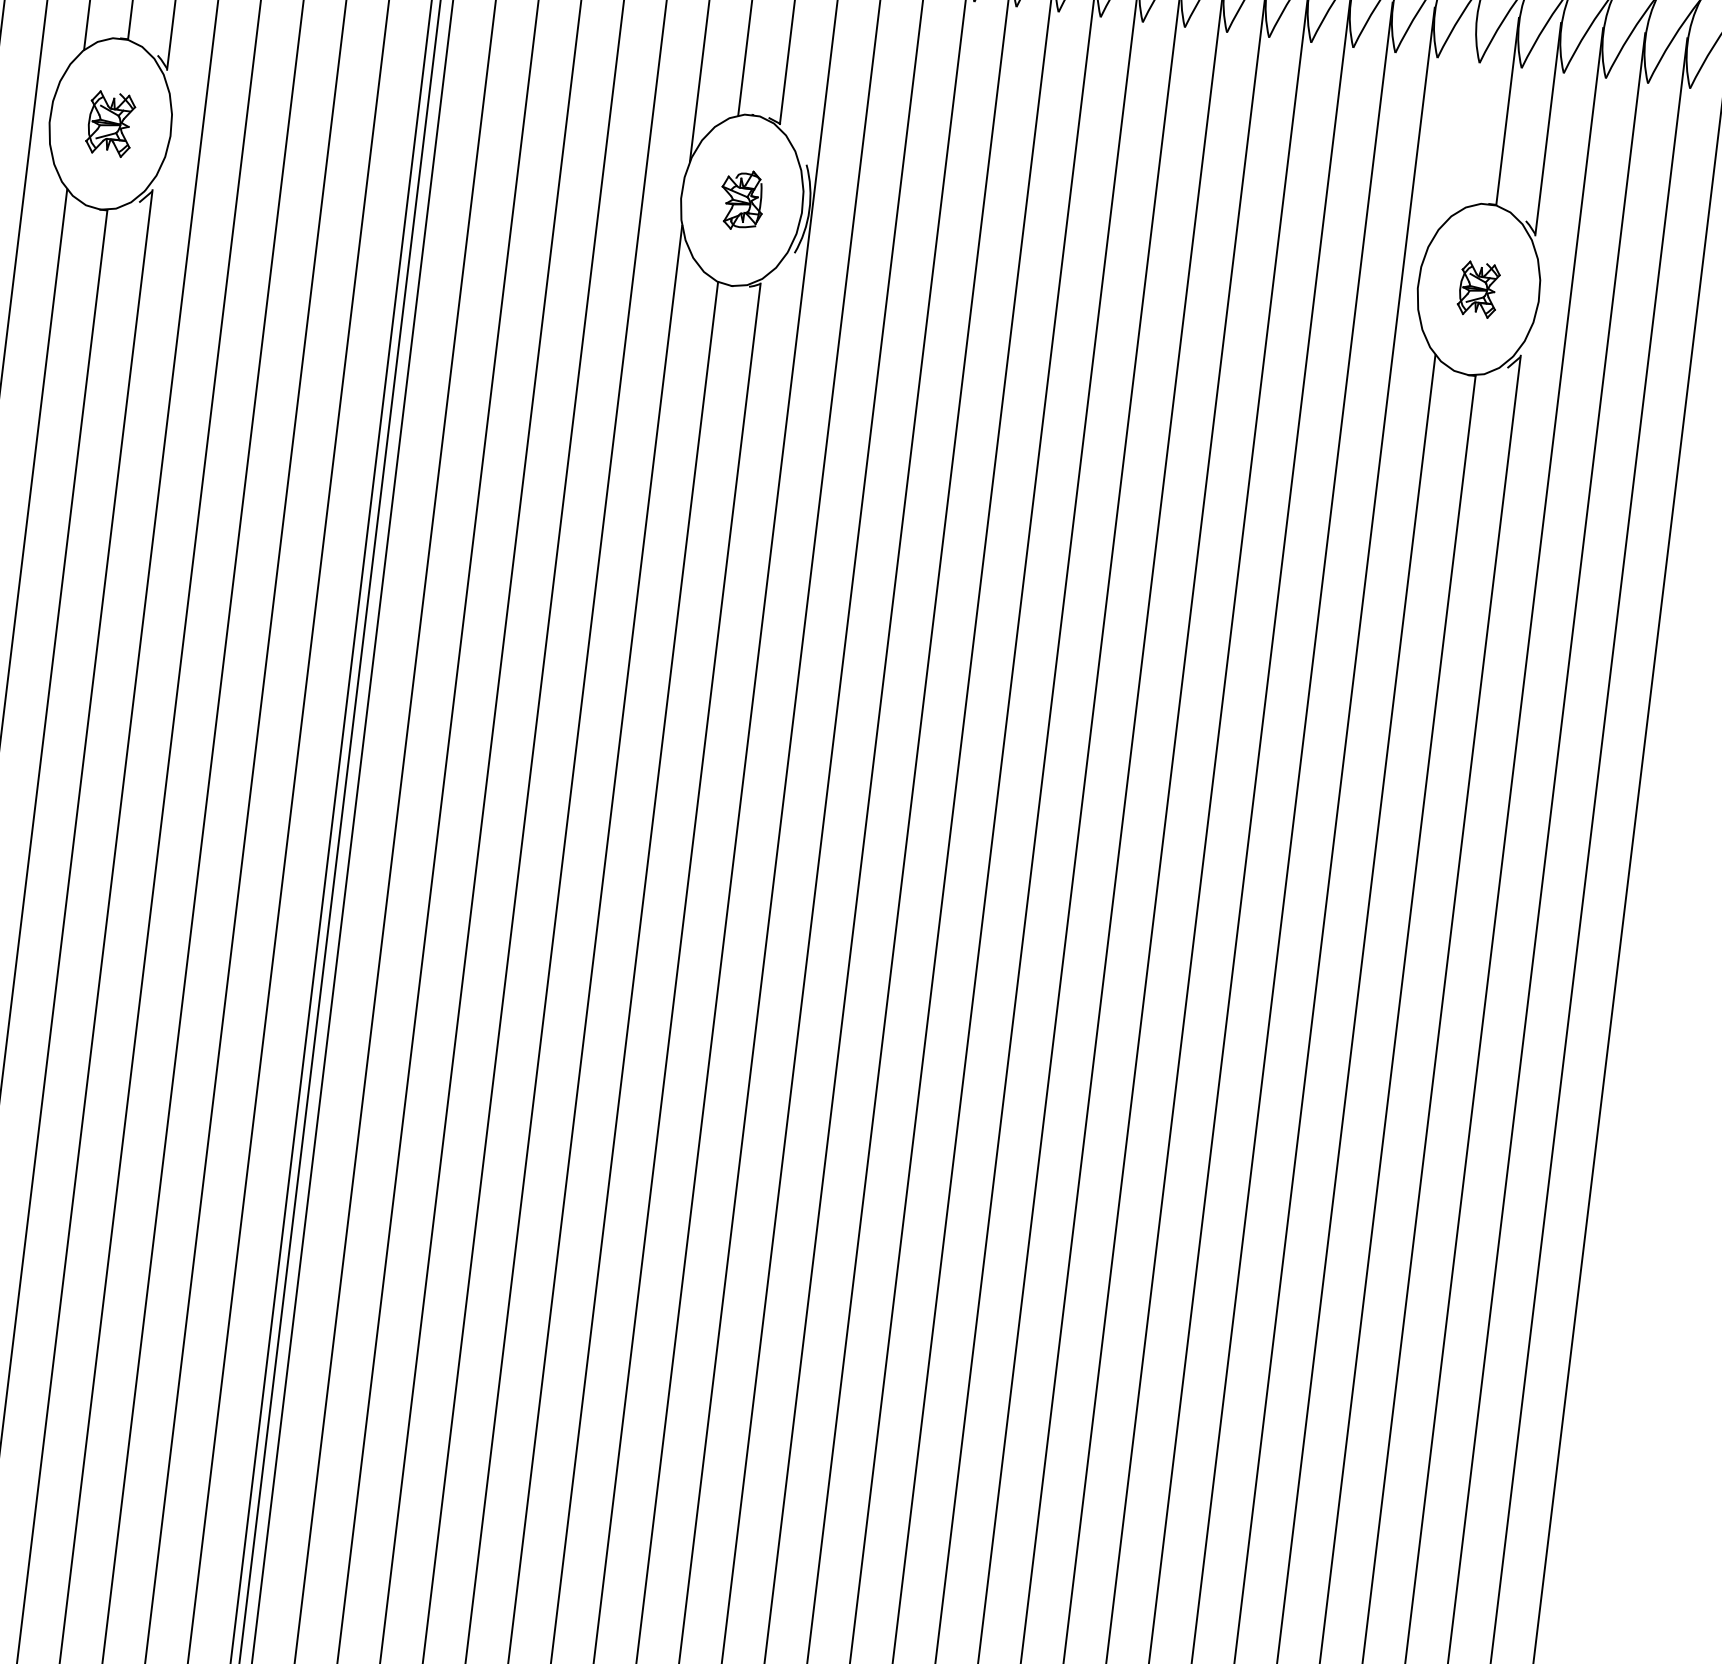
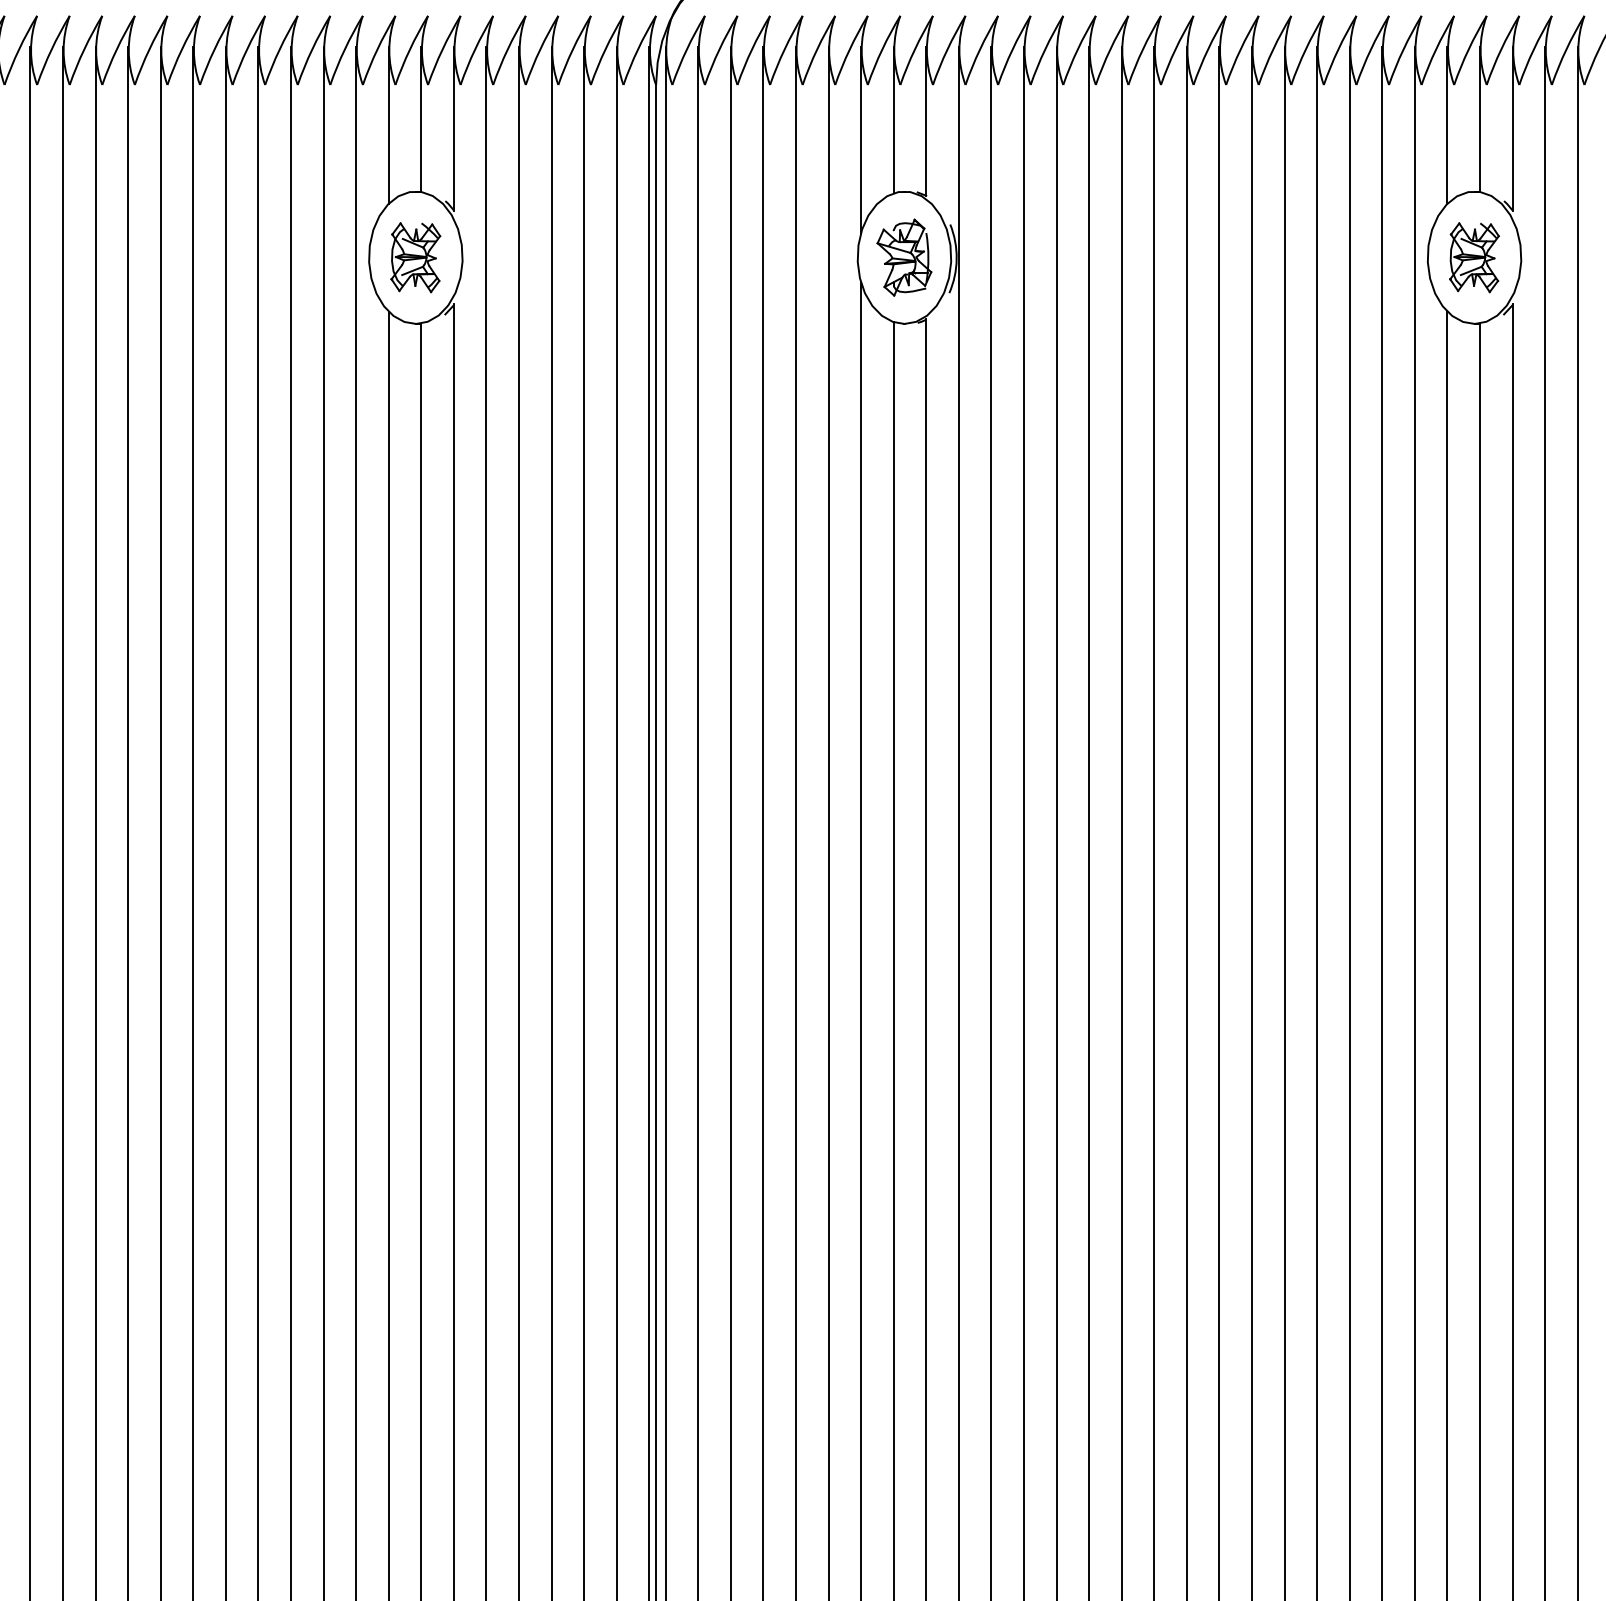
line: (1464, 113) -> (1447, 124), added
part: (110, 123) -> (415, 257), size x1.43
part: (742, 200) -> (904, 257), size x1.67
part: (1478, 289) -> (1474, 257), size x1.67

